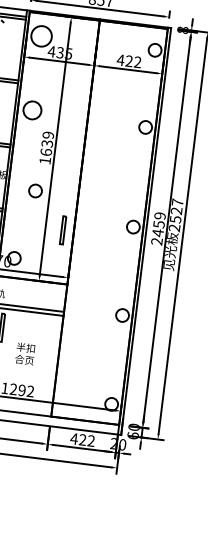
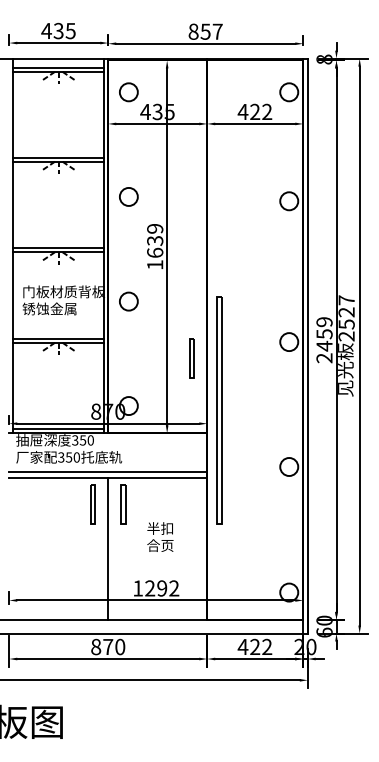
circle: (41, 36) -> (128, 92), size x0.62
circle: (32, 110) -> (128, 196), size x0.71
circle: (35, 190) -> (128, 301), moved
part: (78, 269) -> (219, 410), added

